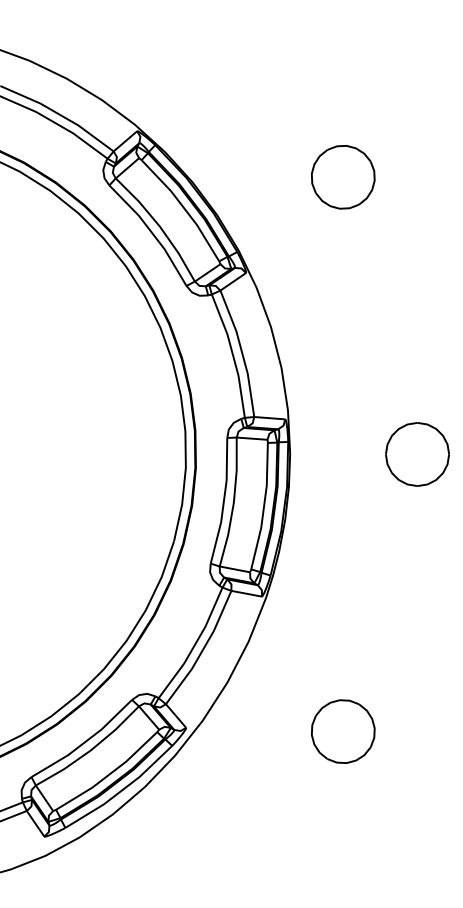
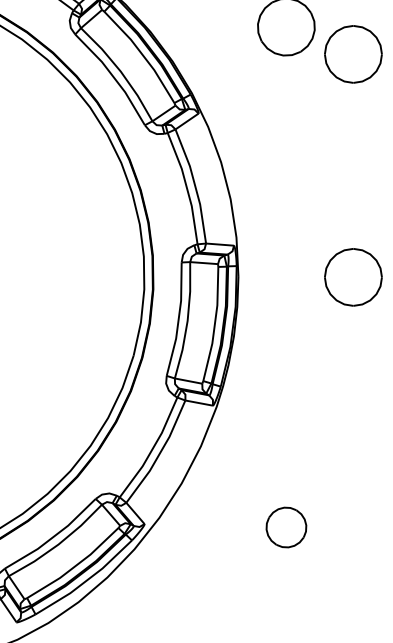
part: (417, 207) -> (353, 54), added
part: (343, 731) -> (286, 527), size x0.7

